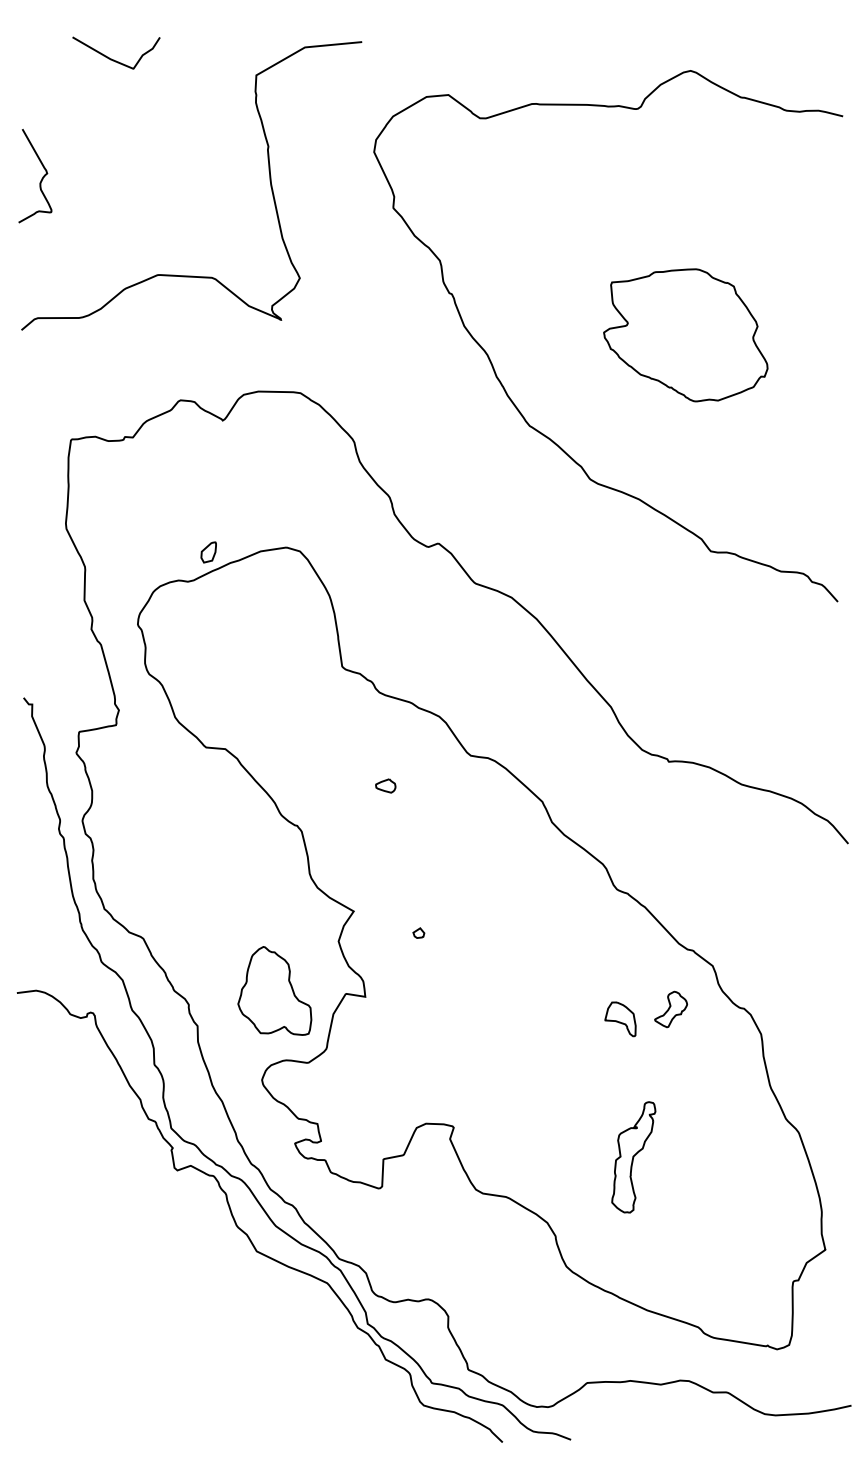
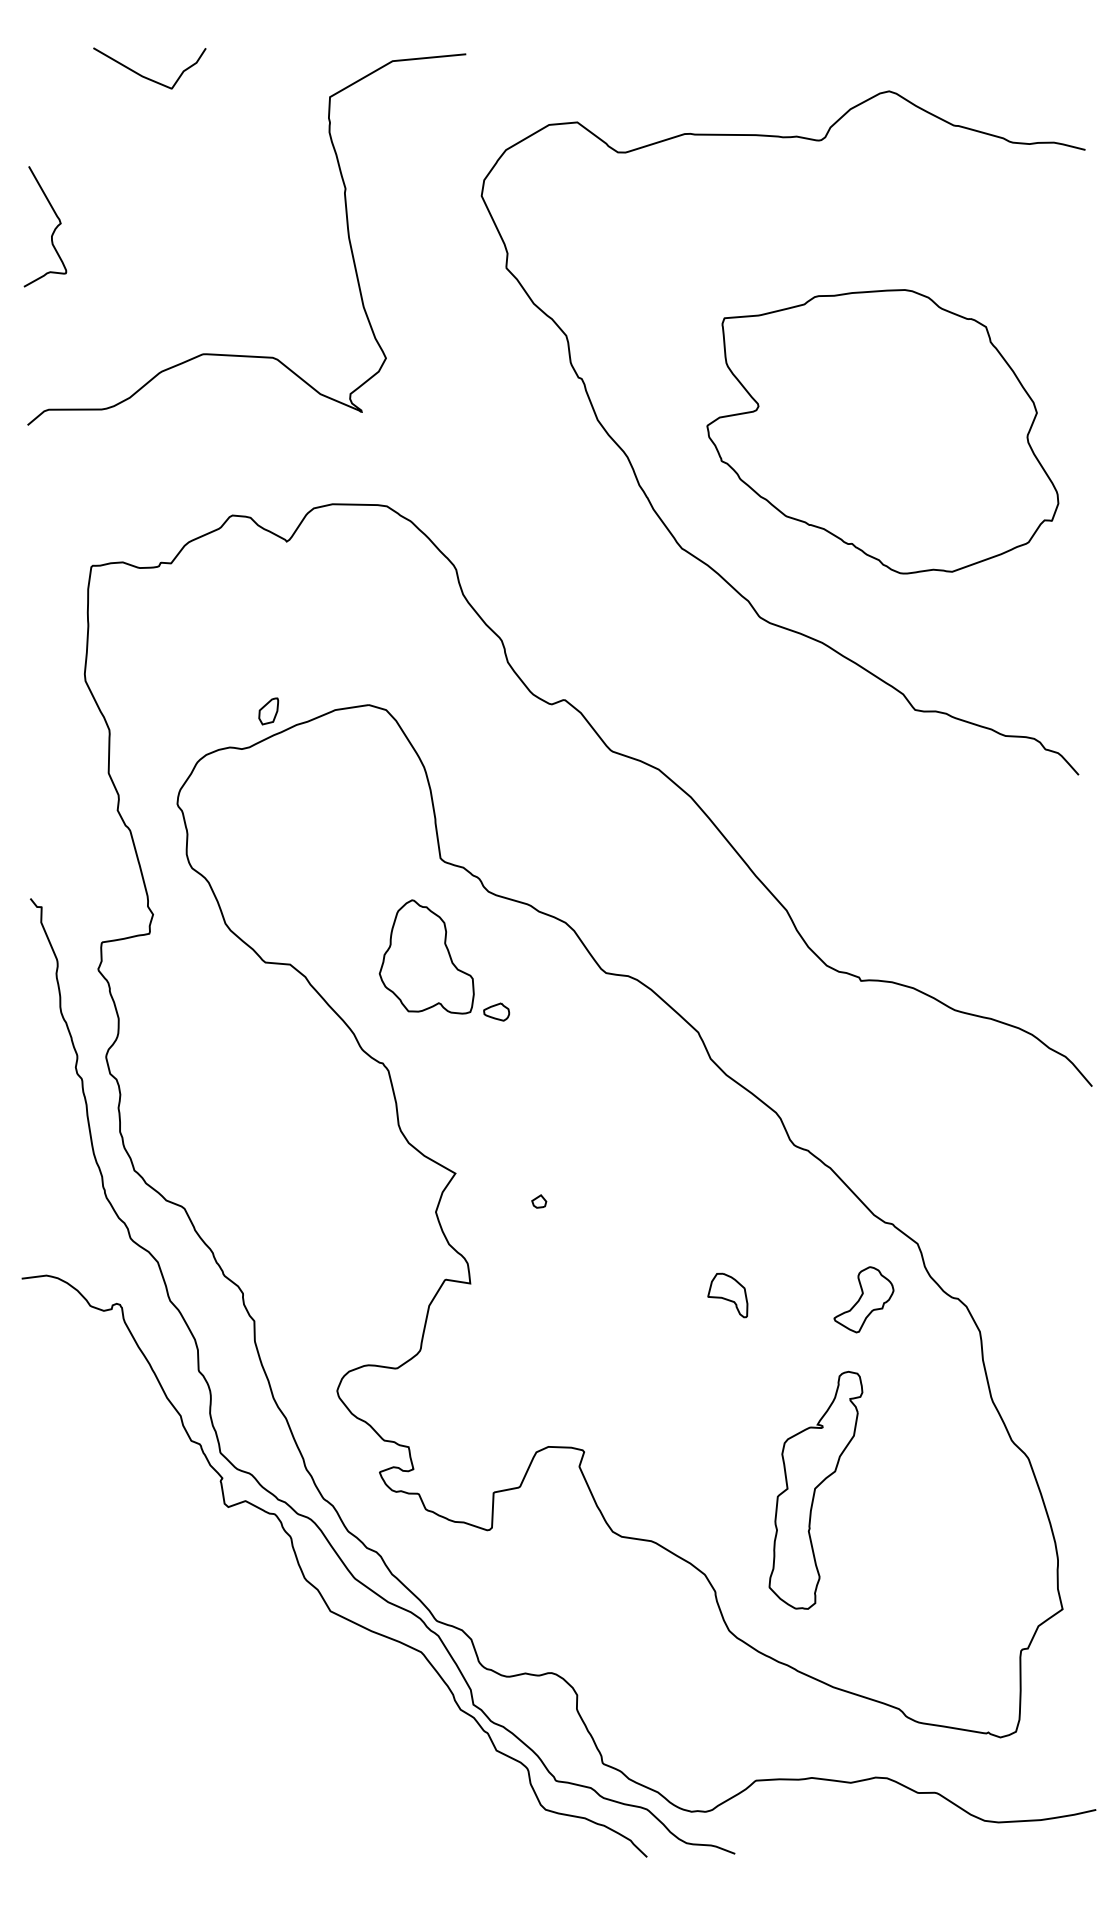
part: (685, 335) -> (882, 431), size x1.67
part: (274, 990) -> (426, 956), moved
part: (670, 1009) -> (863, 1299), size x1.43
part: (620, 1019) -> (727, 1295), moved
part: (633, 1156) -> (815, 1489), size x1.67

